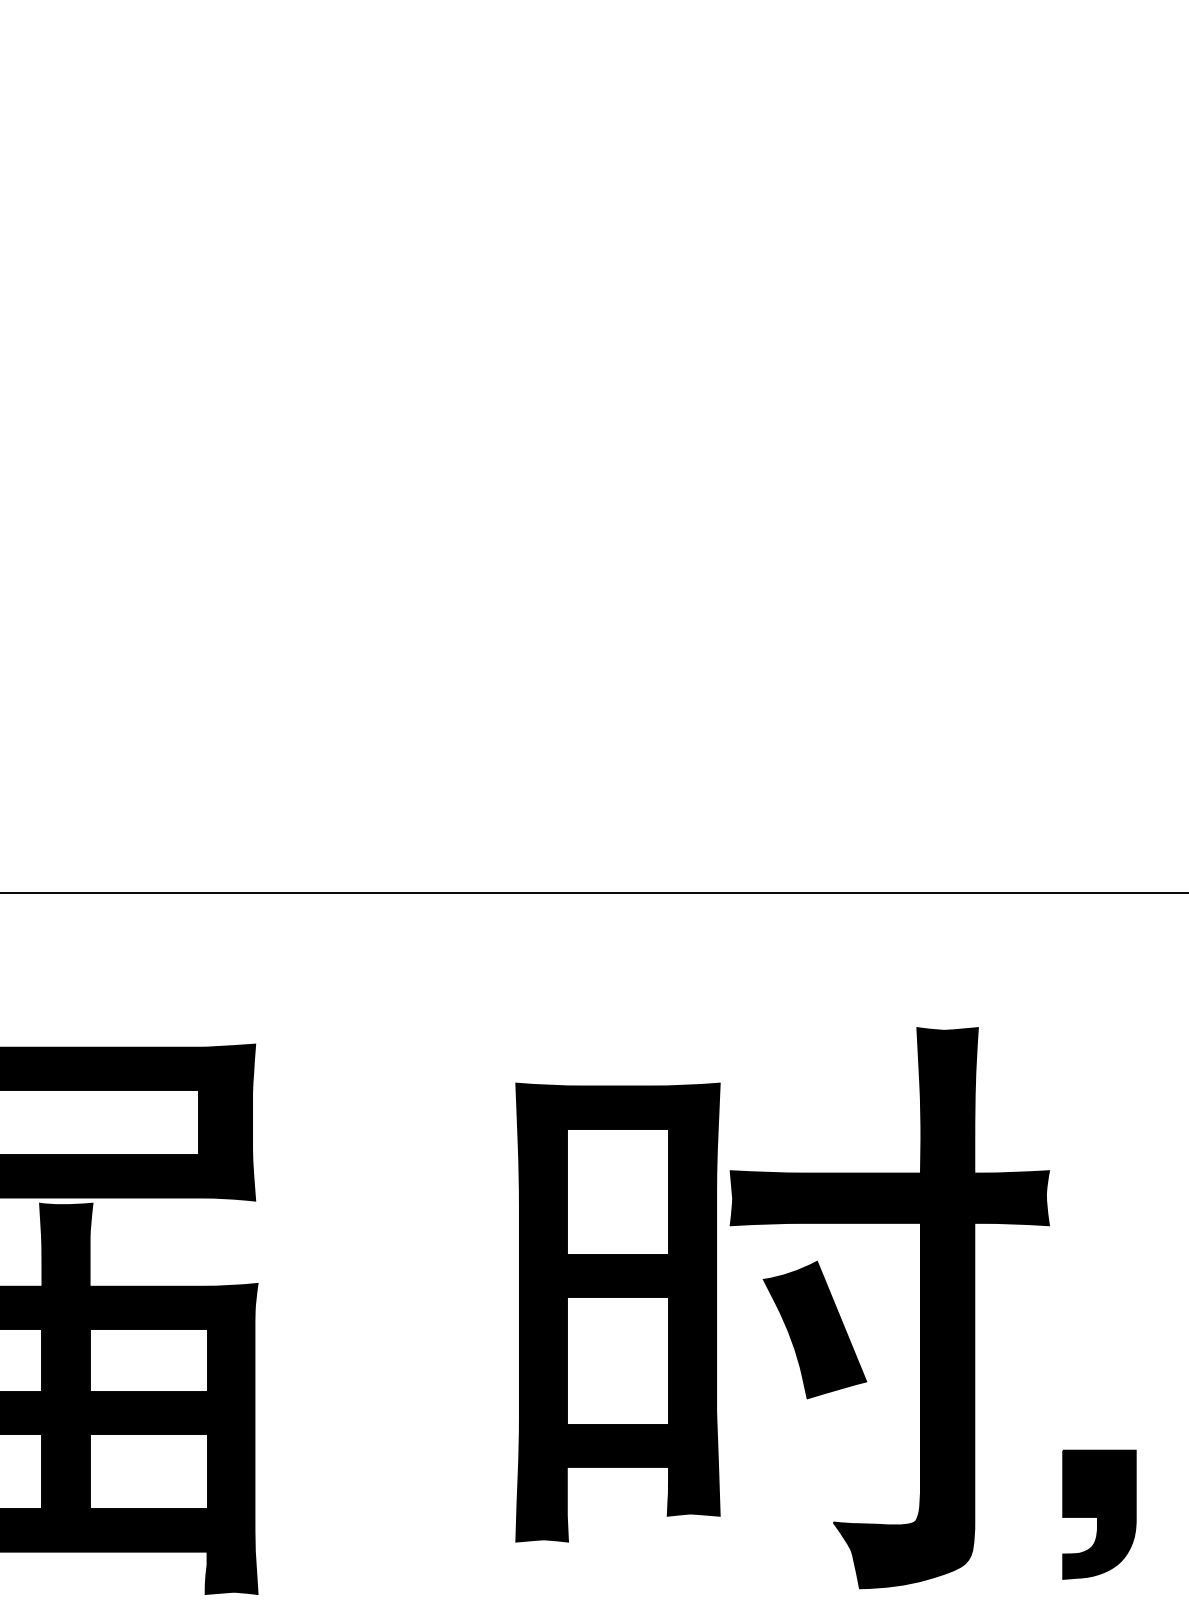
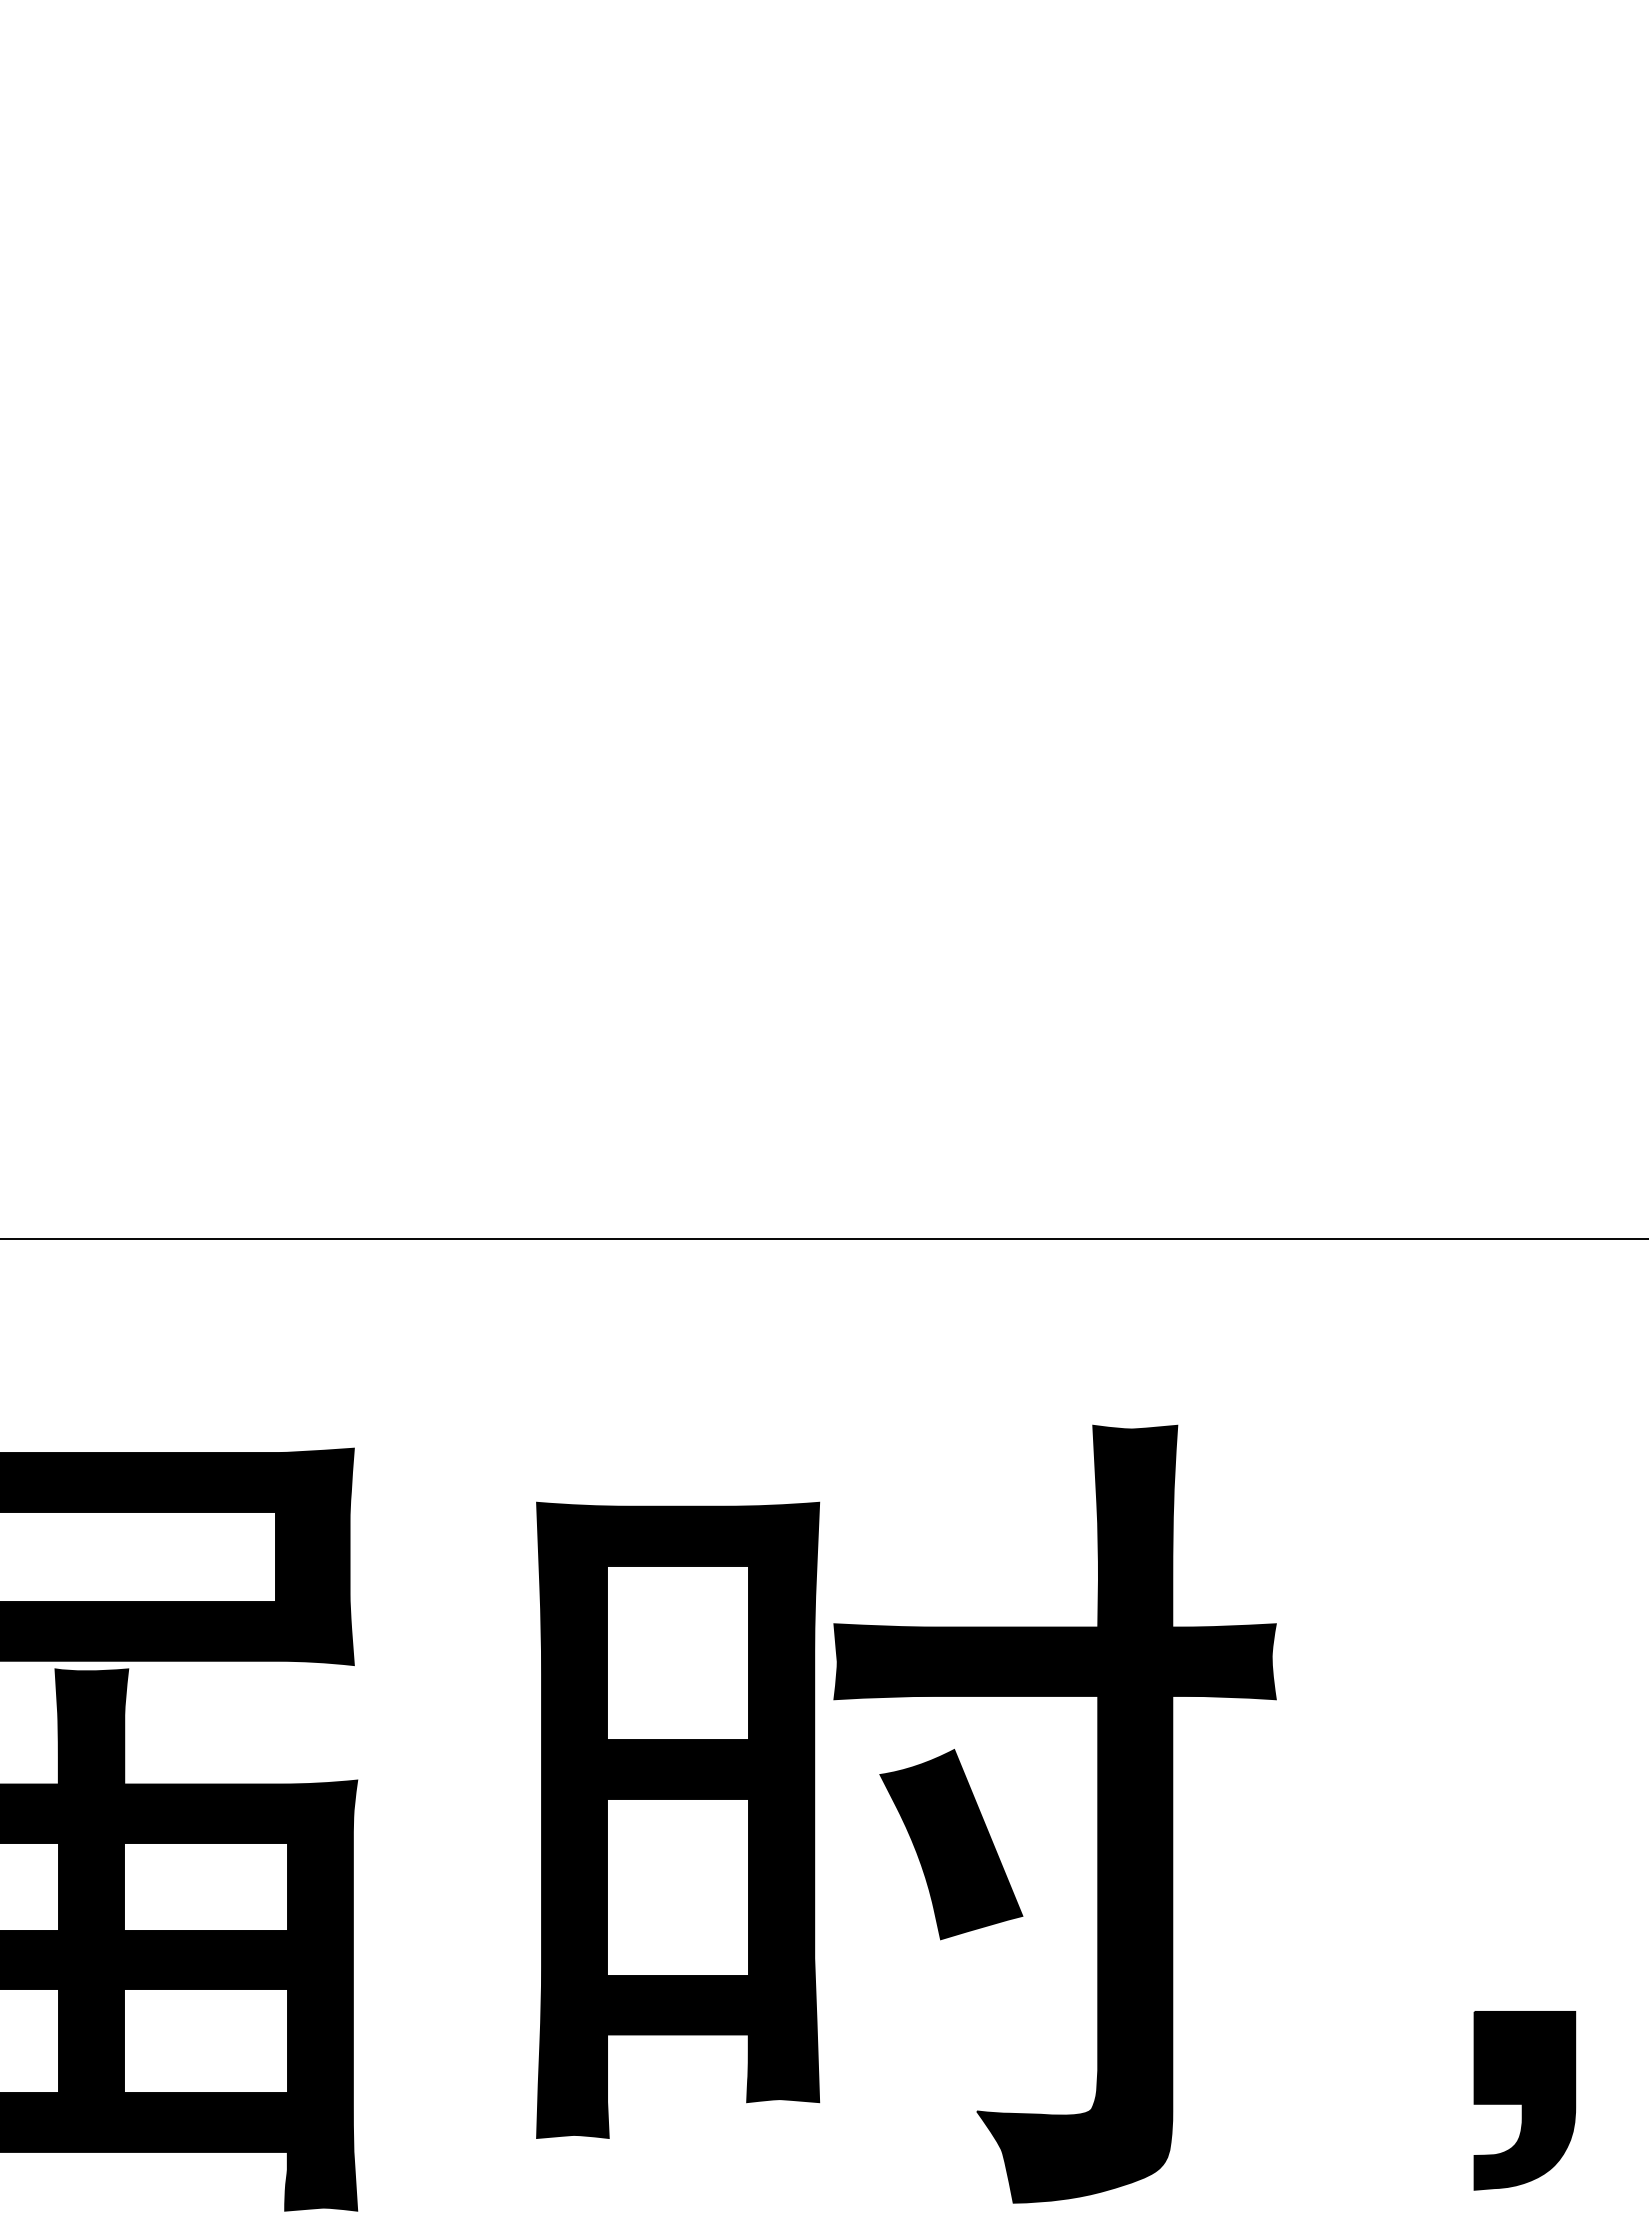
part: (782, 1307) -> (906, 1813), moved

